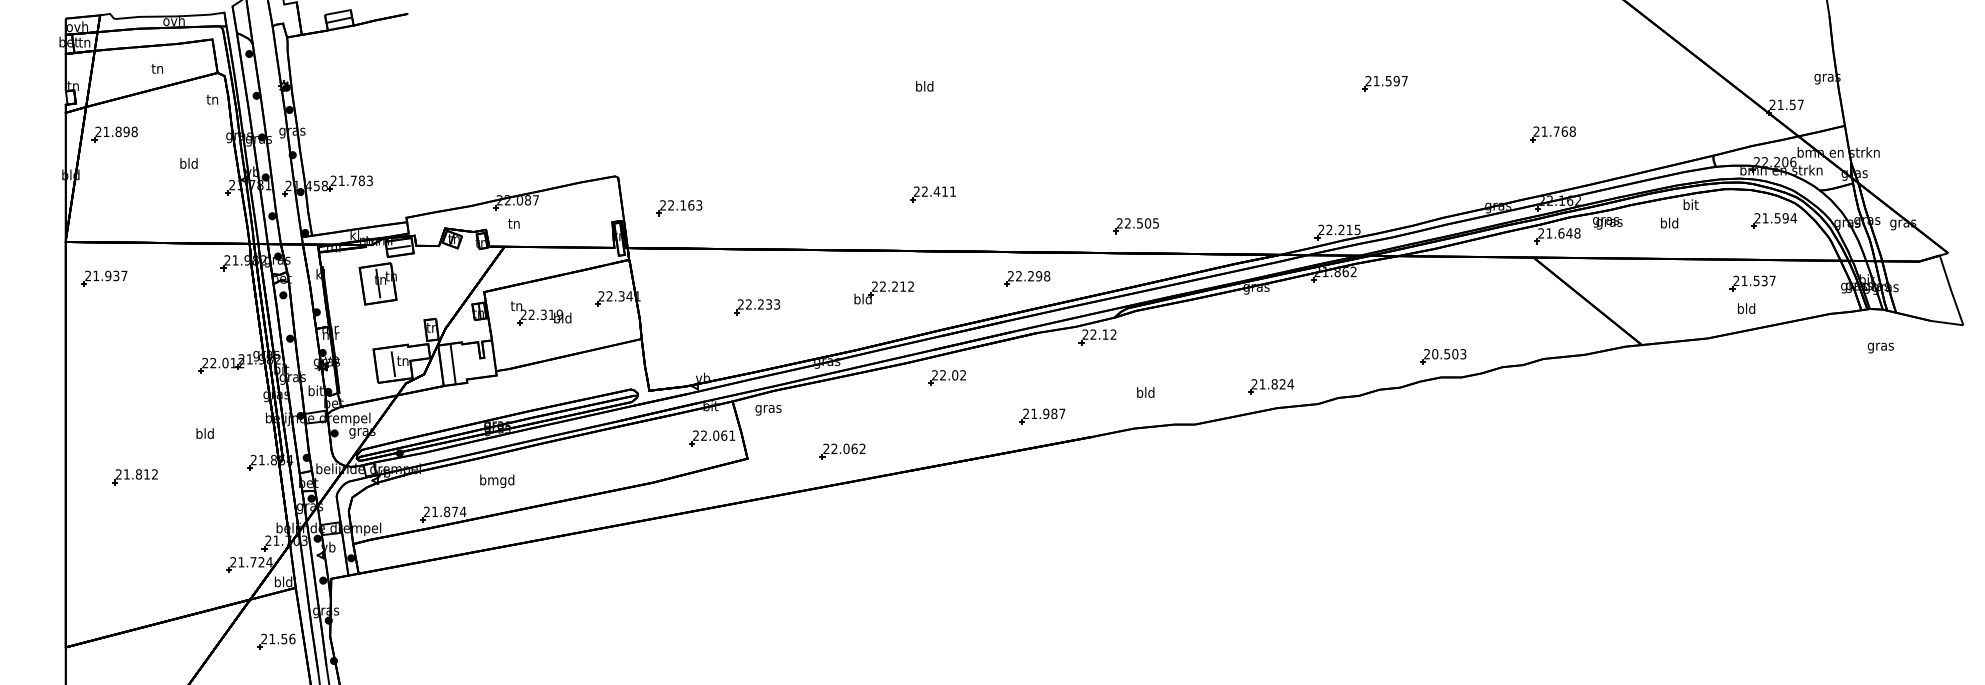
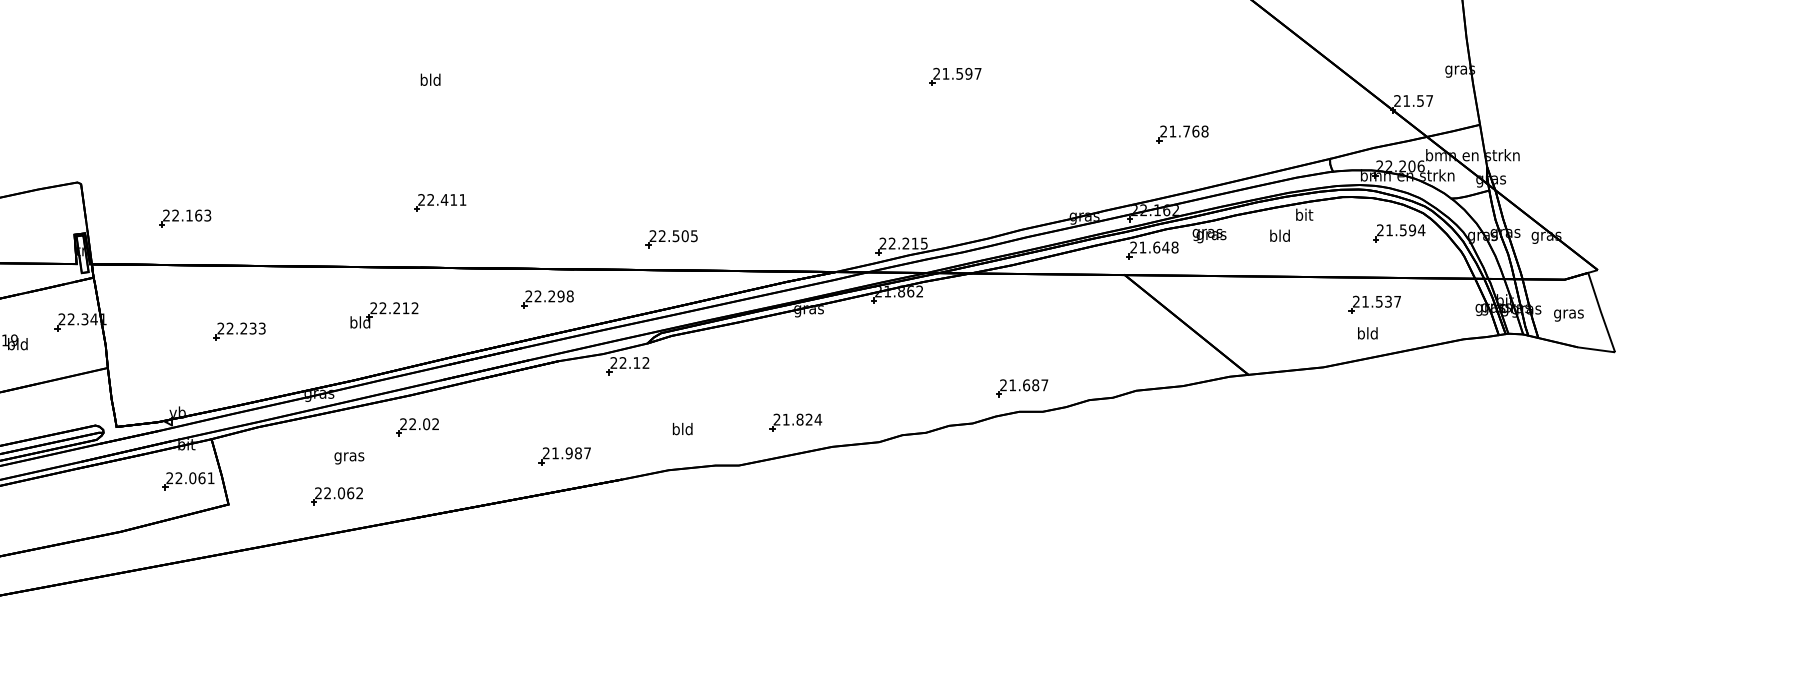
part: (1552, 134) -> (1181, 134), moved
part: (679, 208) -> (185, 219), moved
text: (1880, 347) -> (1568, 314), moved
text: (1449, 354) -> (1029, 385), 20.503 -> 21.687
part: (946, 377) -> (416, 426), moved
part: (1270, 386) -> (795, 422), moved
text: (768, 410) -> (349, 458), moved

